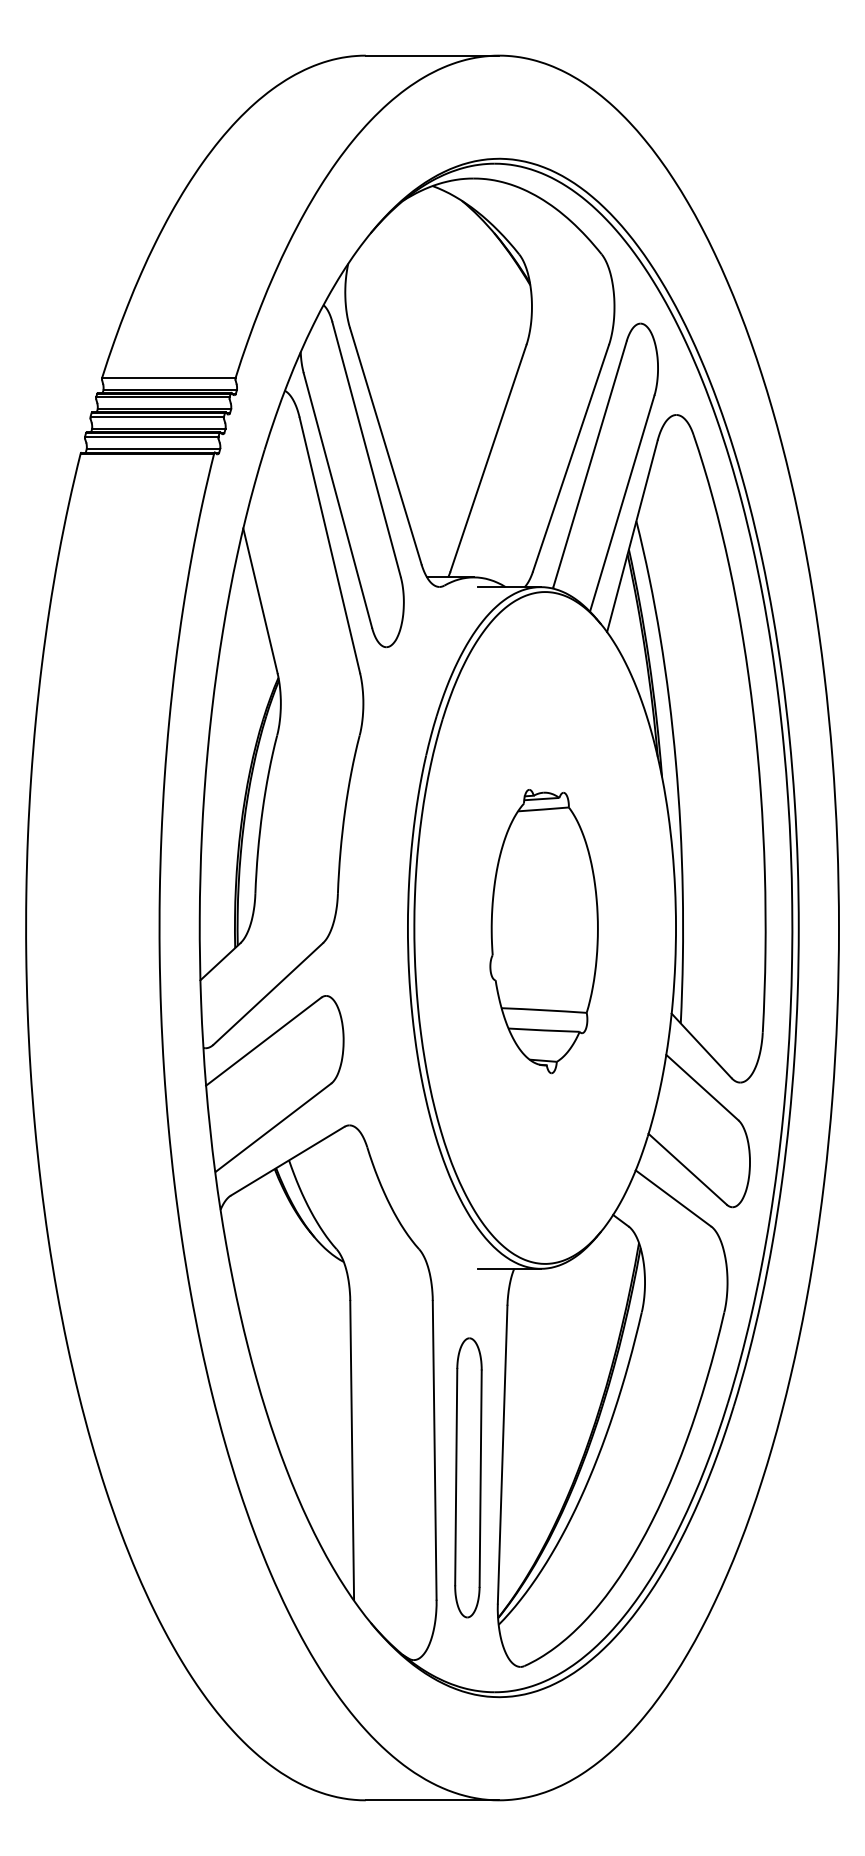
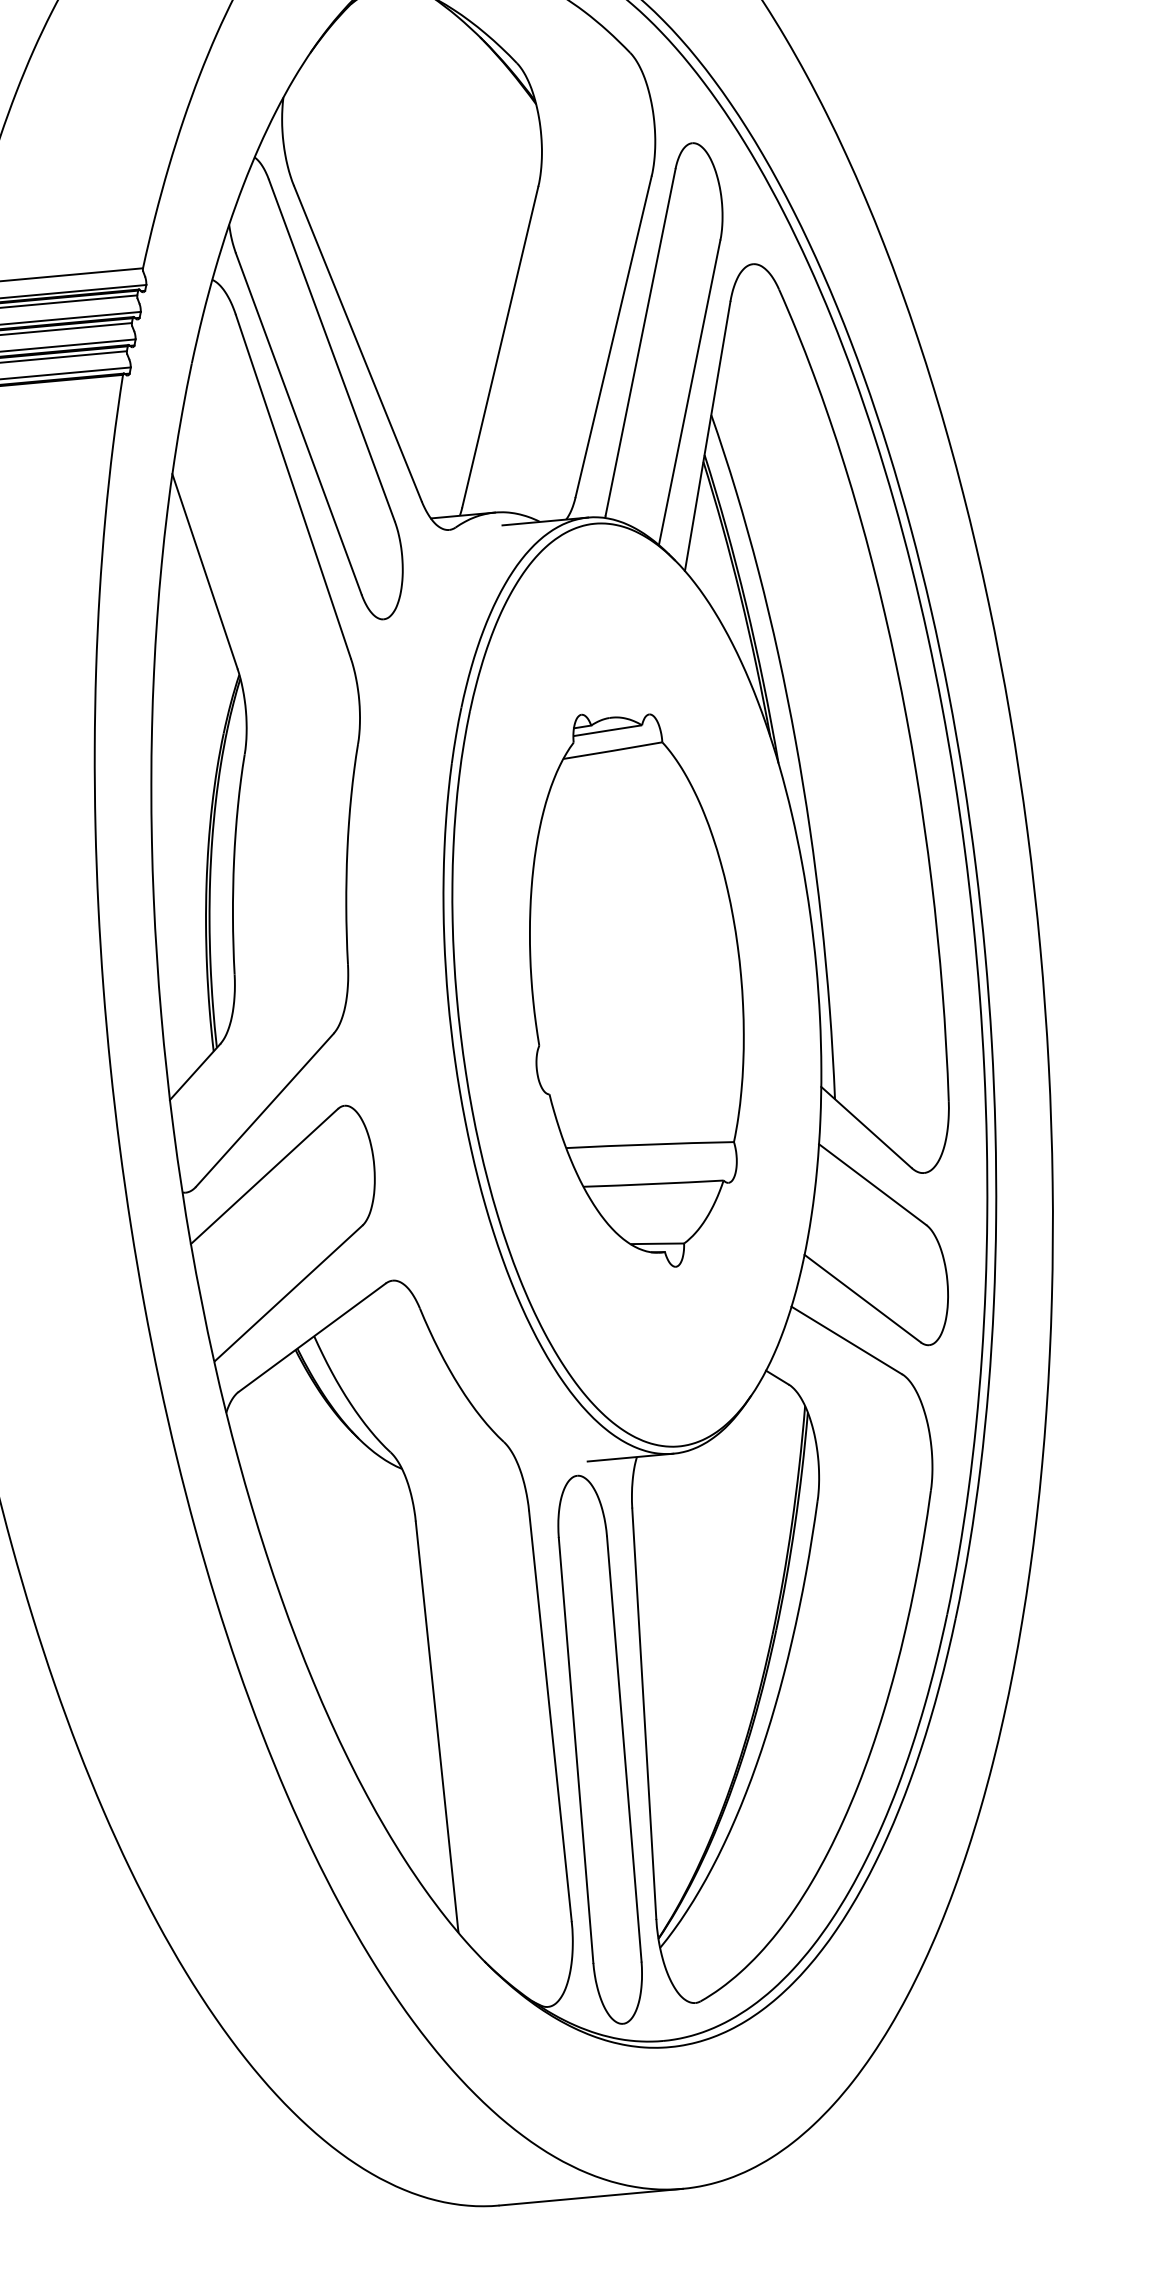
part: (543, 931) -> (635, 990), size x1.43
part: (468, 1477) -> (600, 1749), size x1.43

